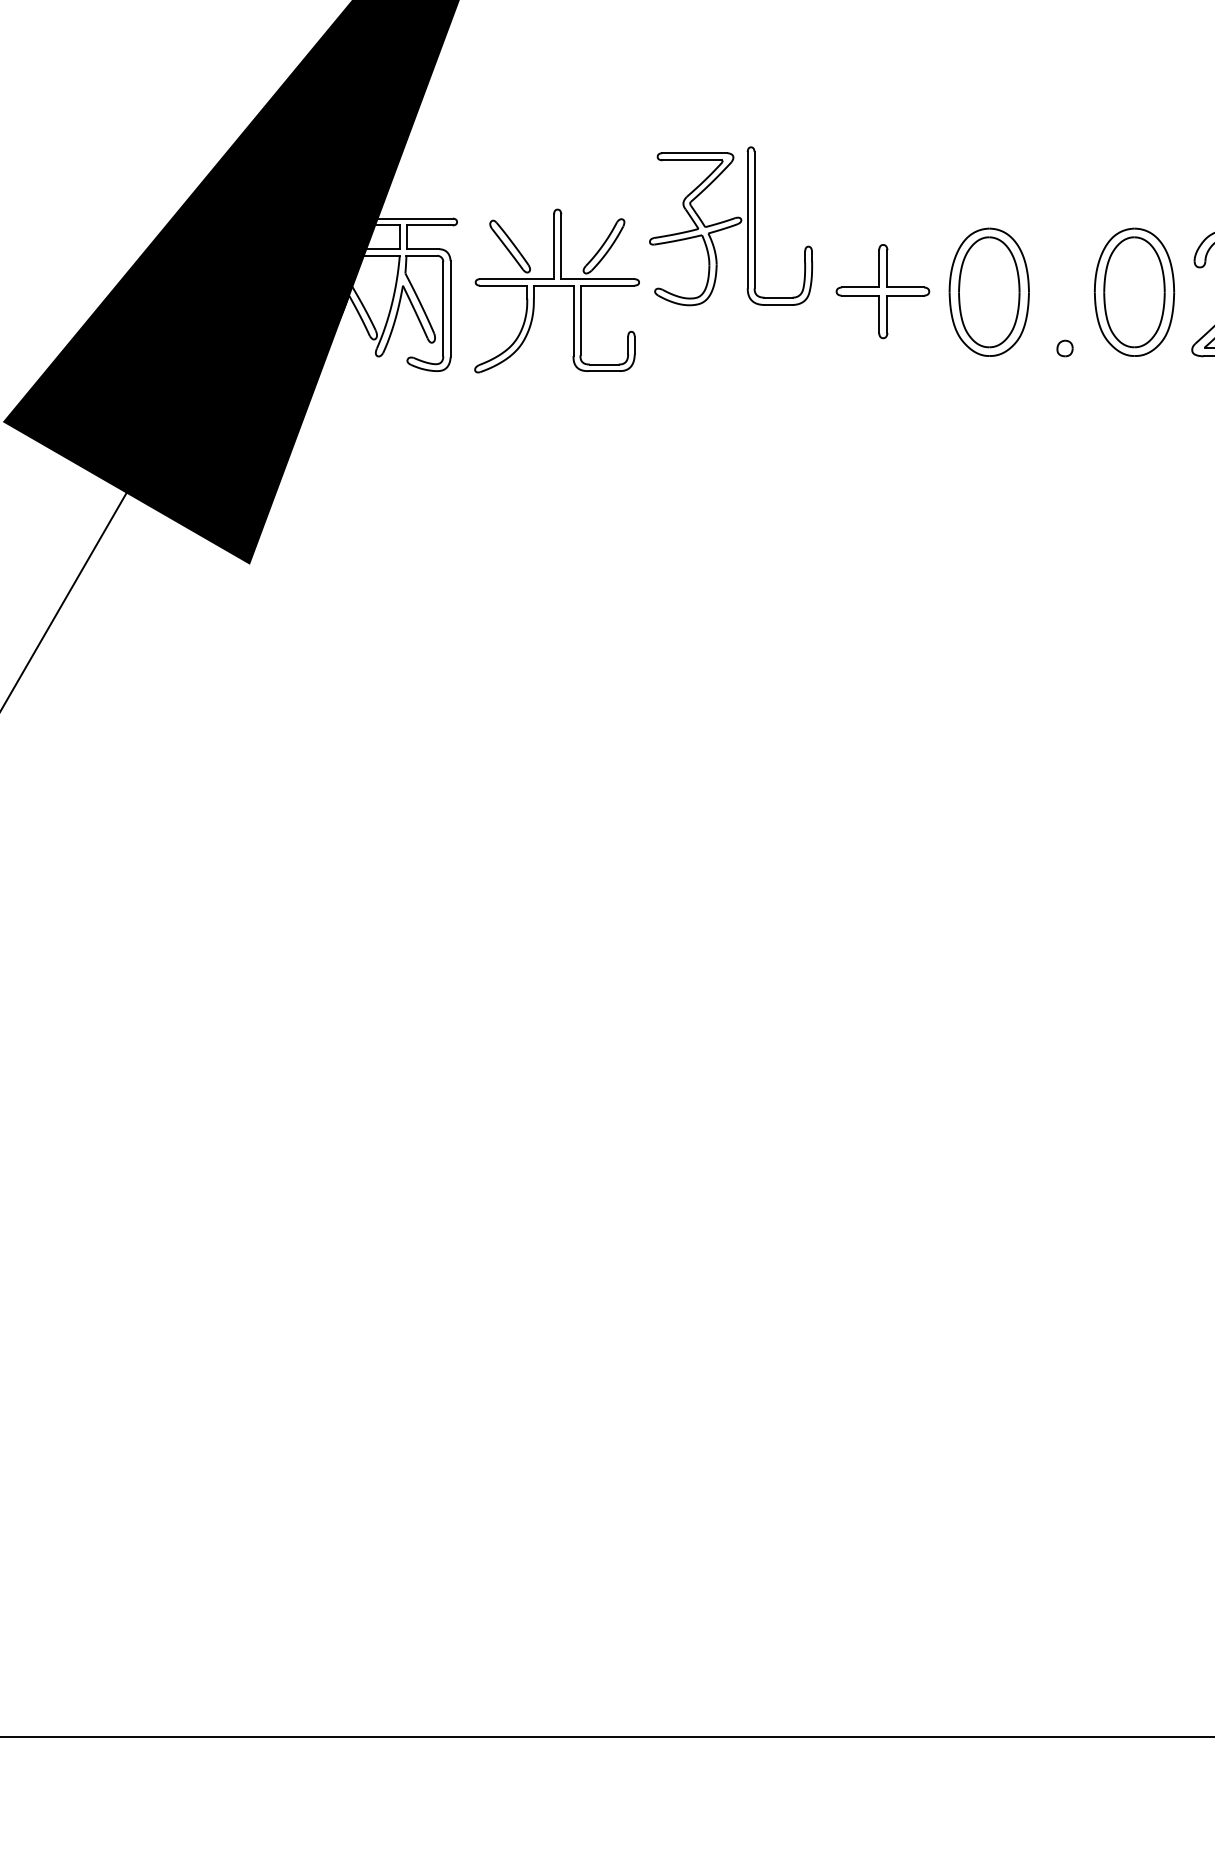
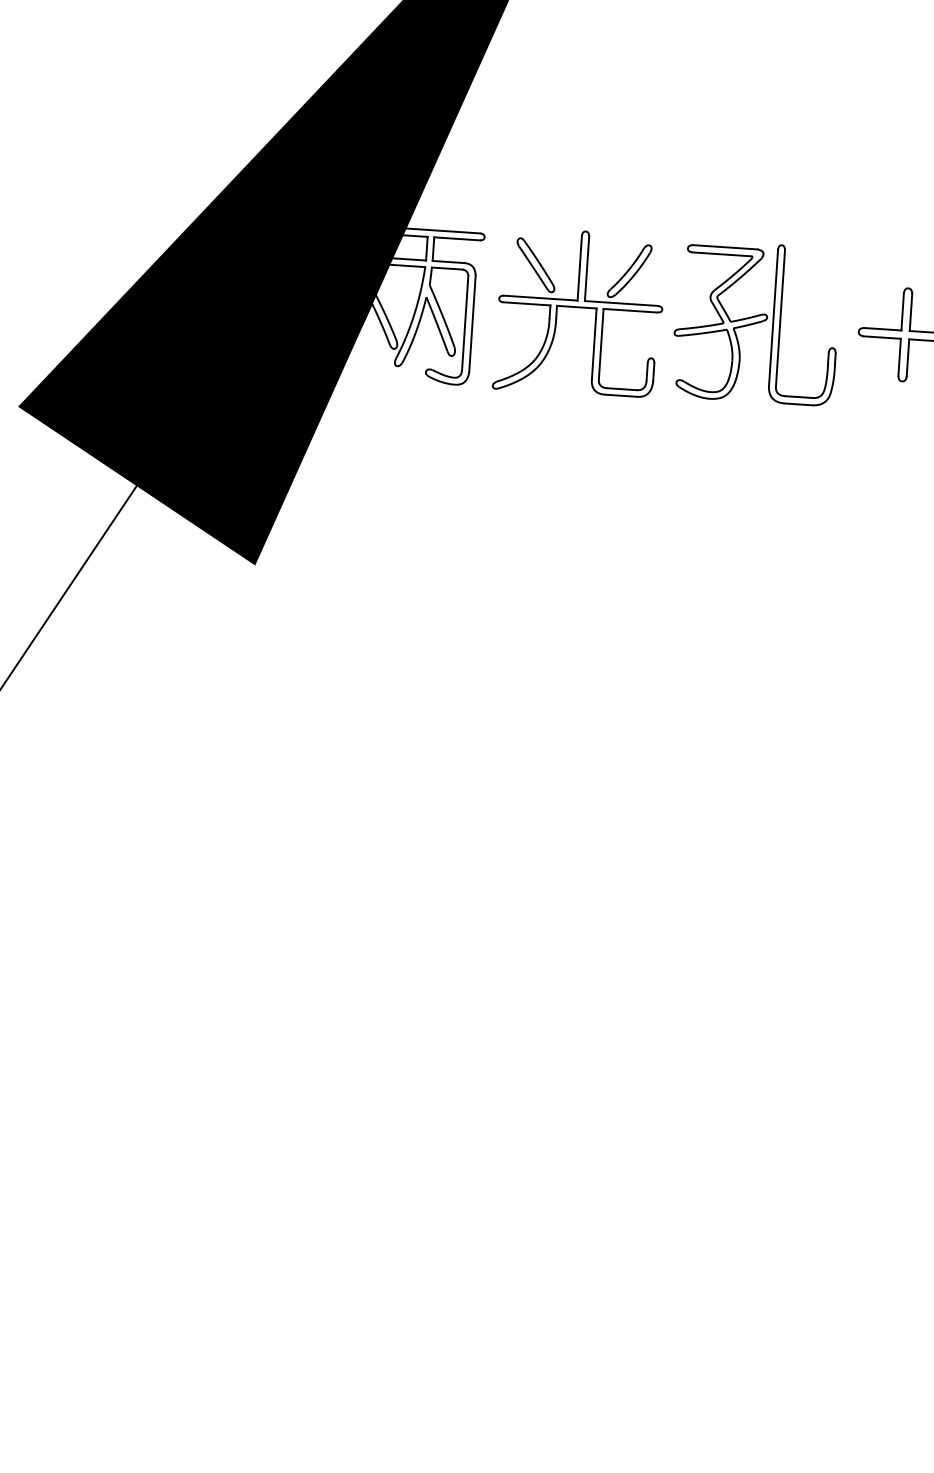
part: (731, 226) -> (756, 322), moved

